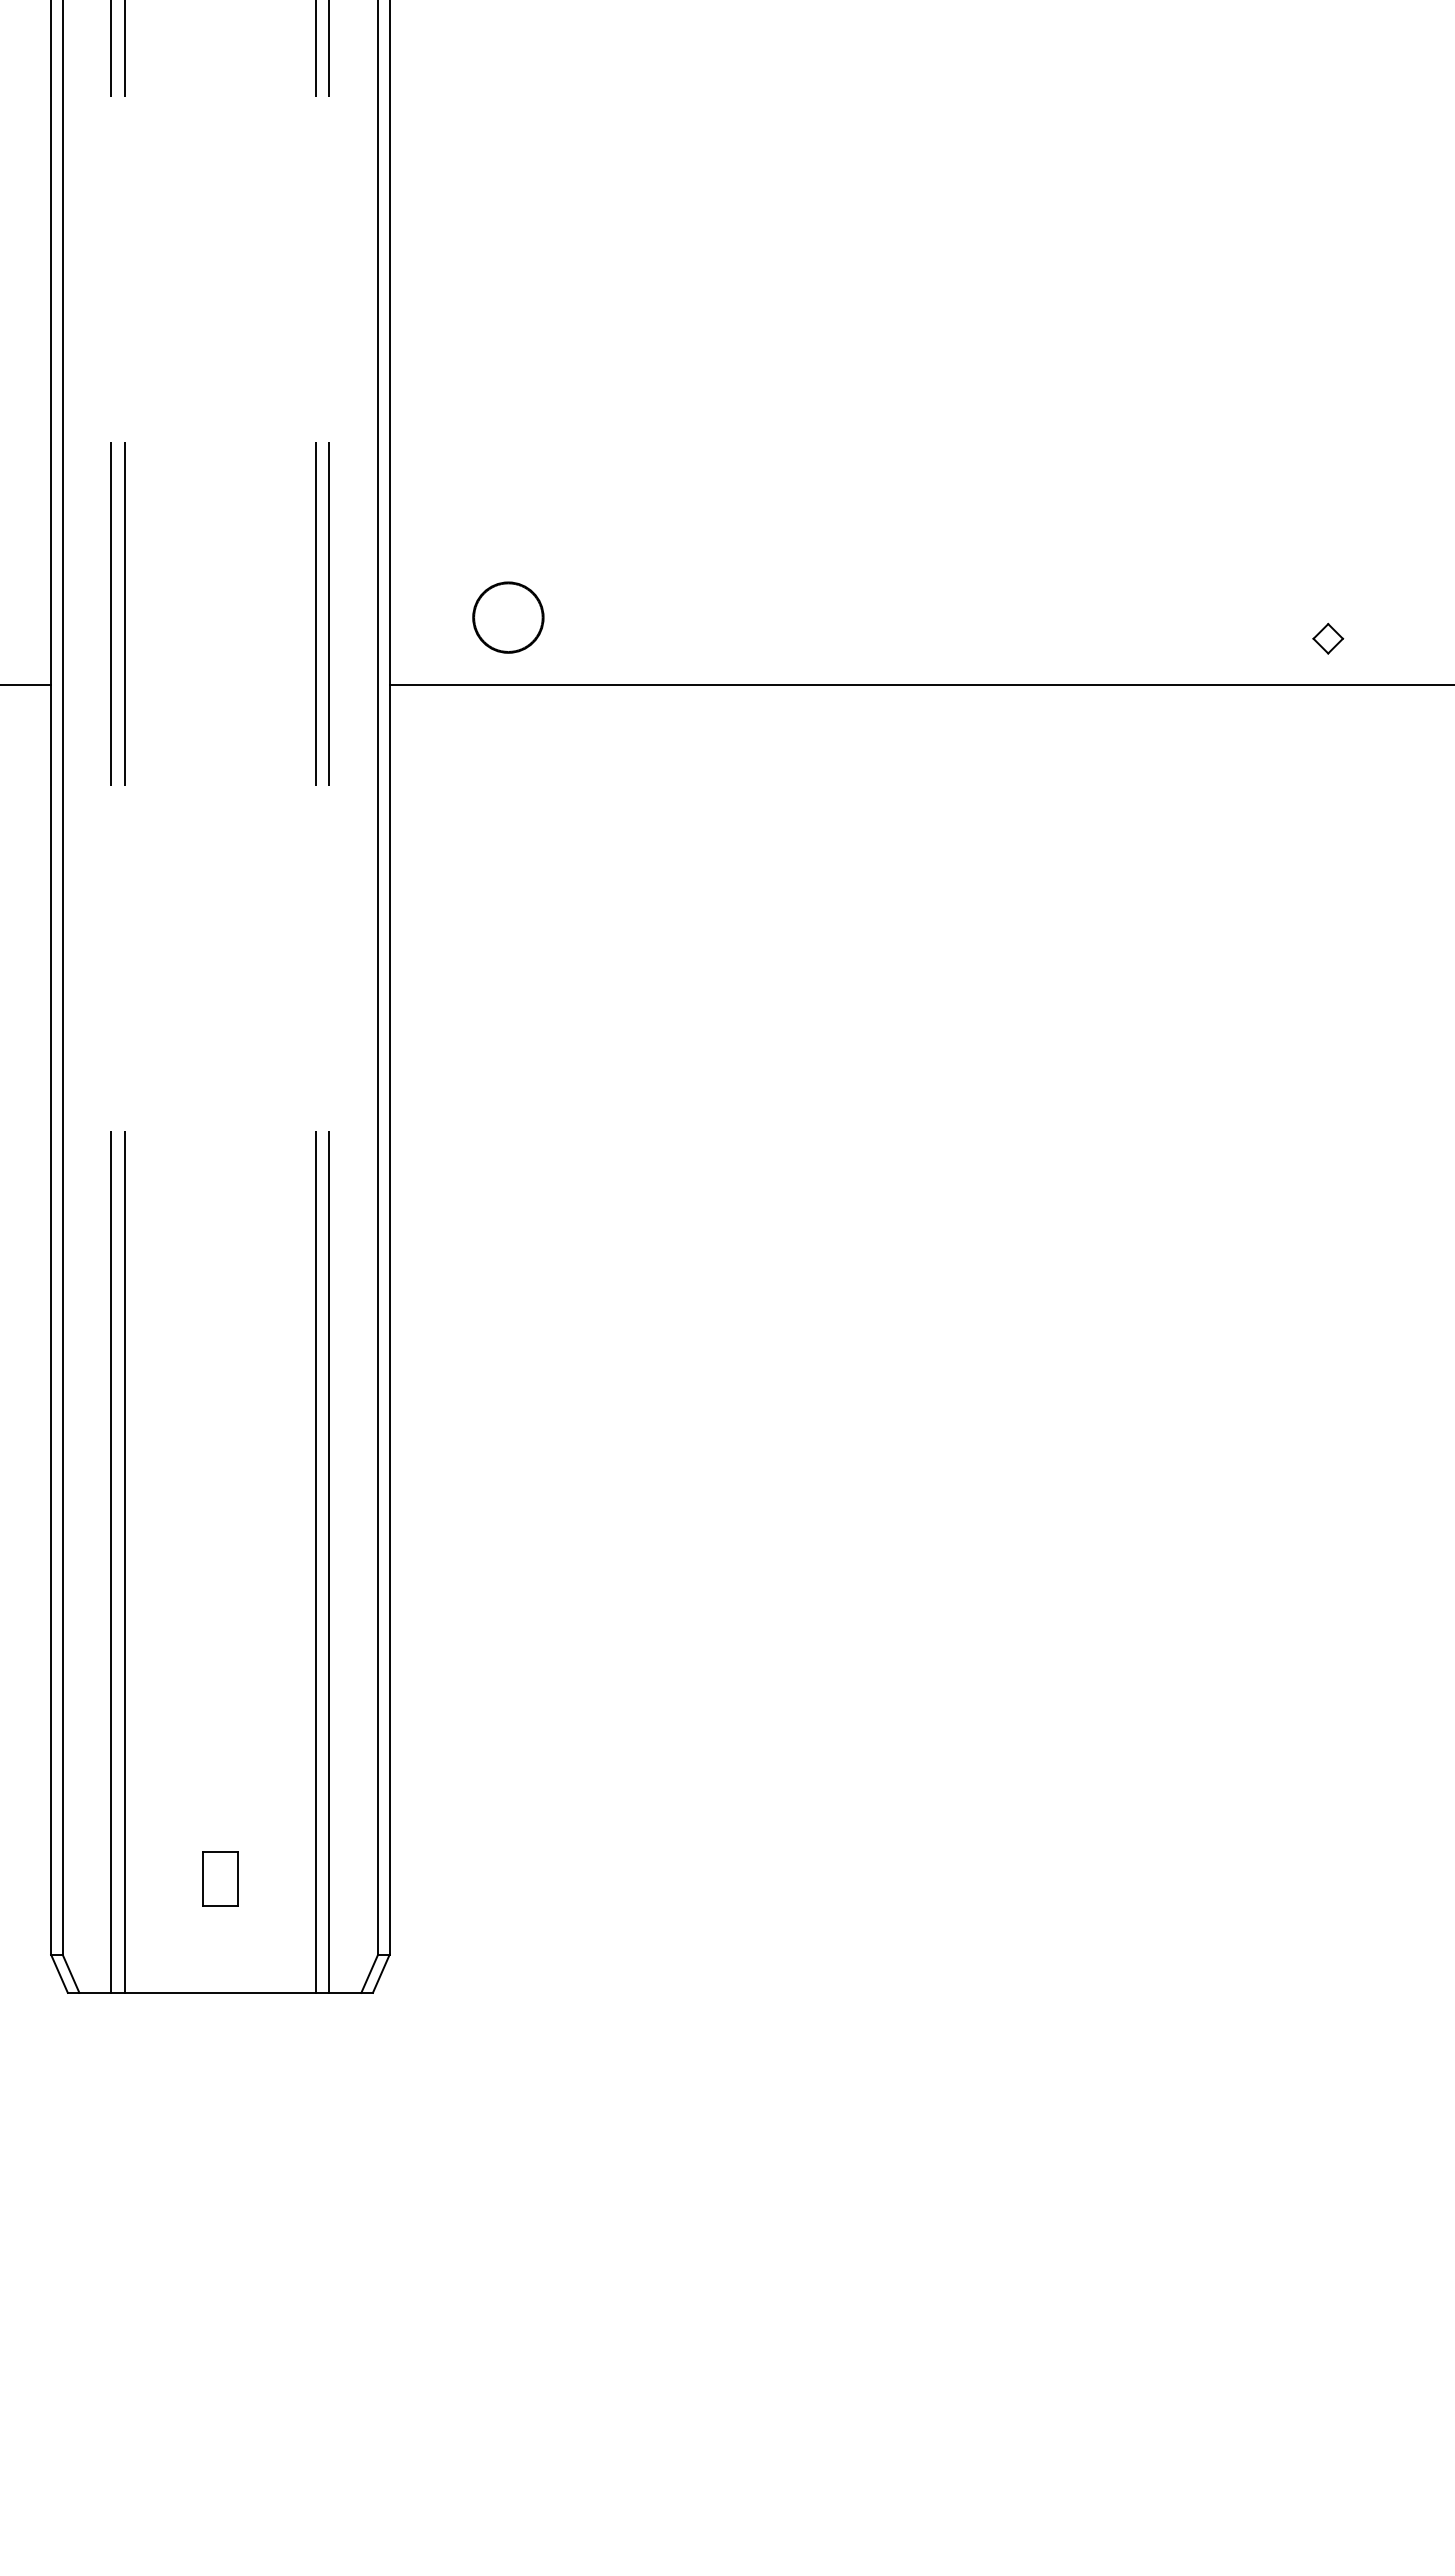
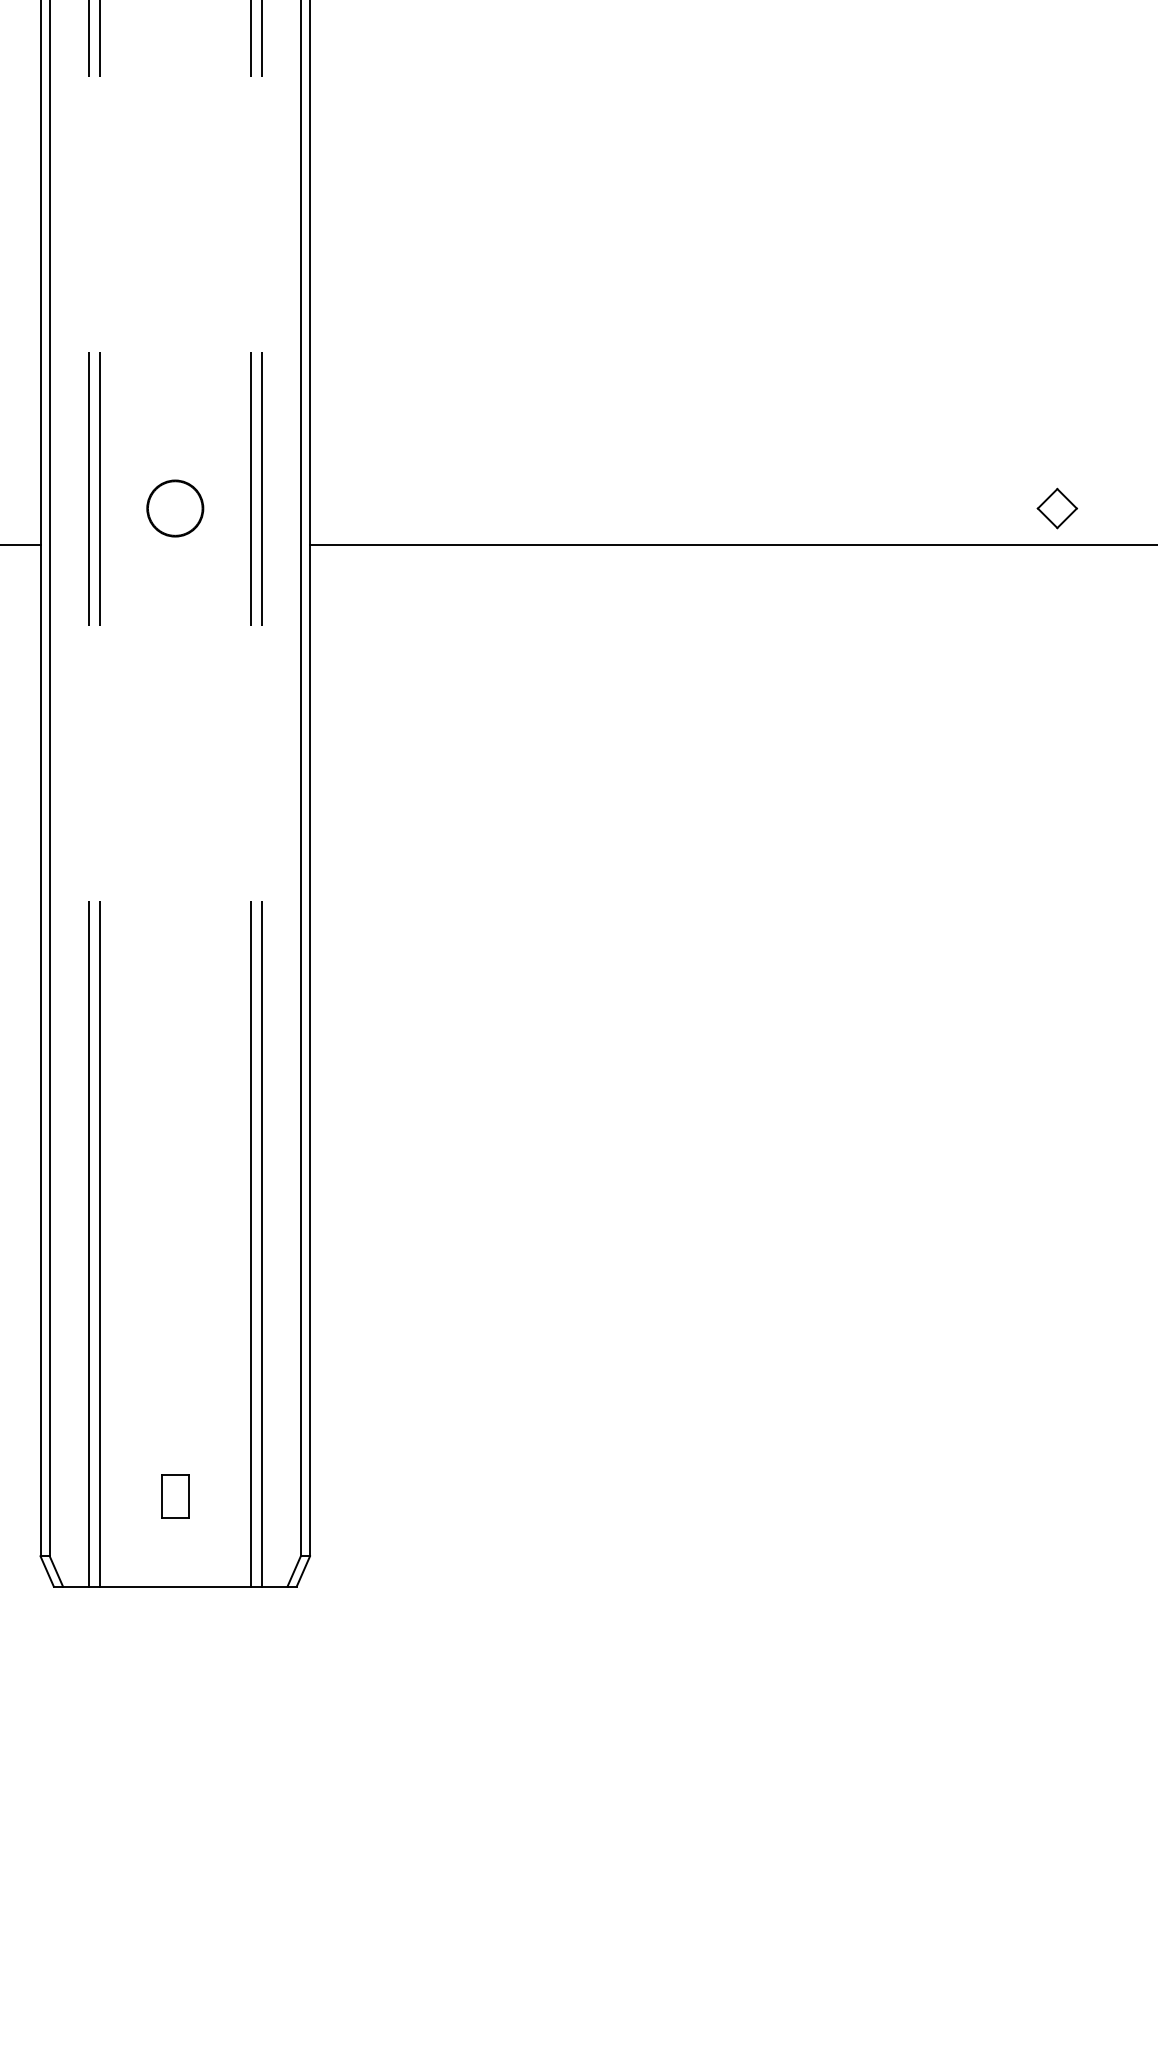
circle: (508, 617) -> (175, 508), moved
part: (1327, 638) -> (1056, 508), size x1.67

